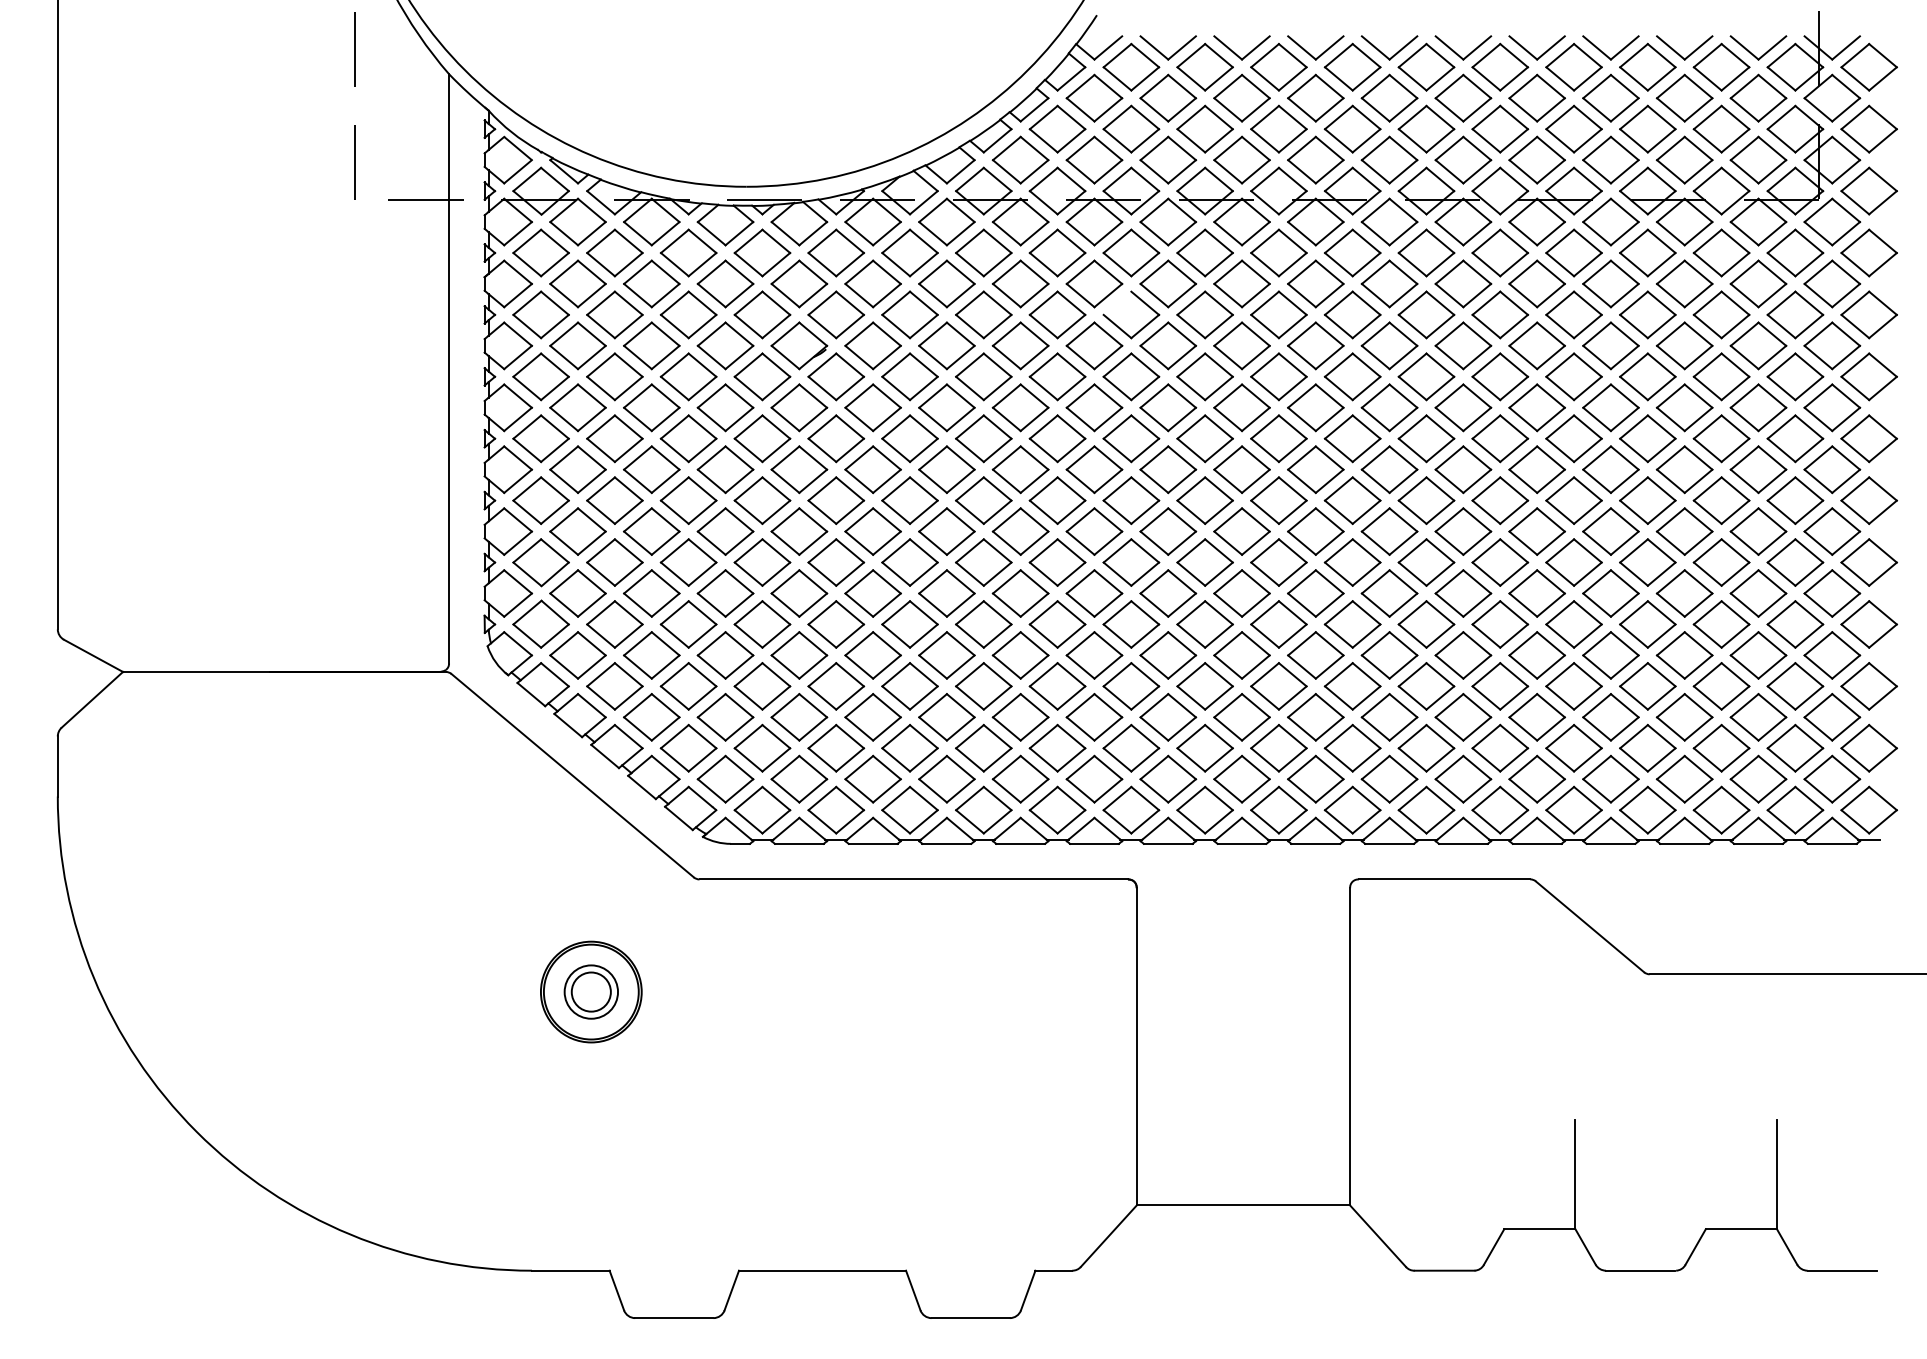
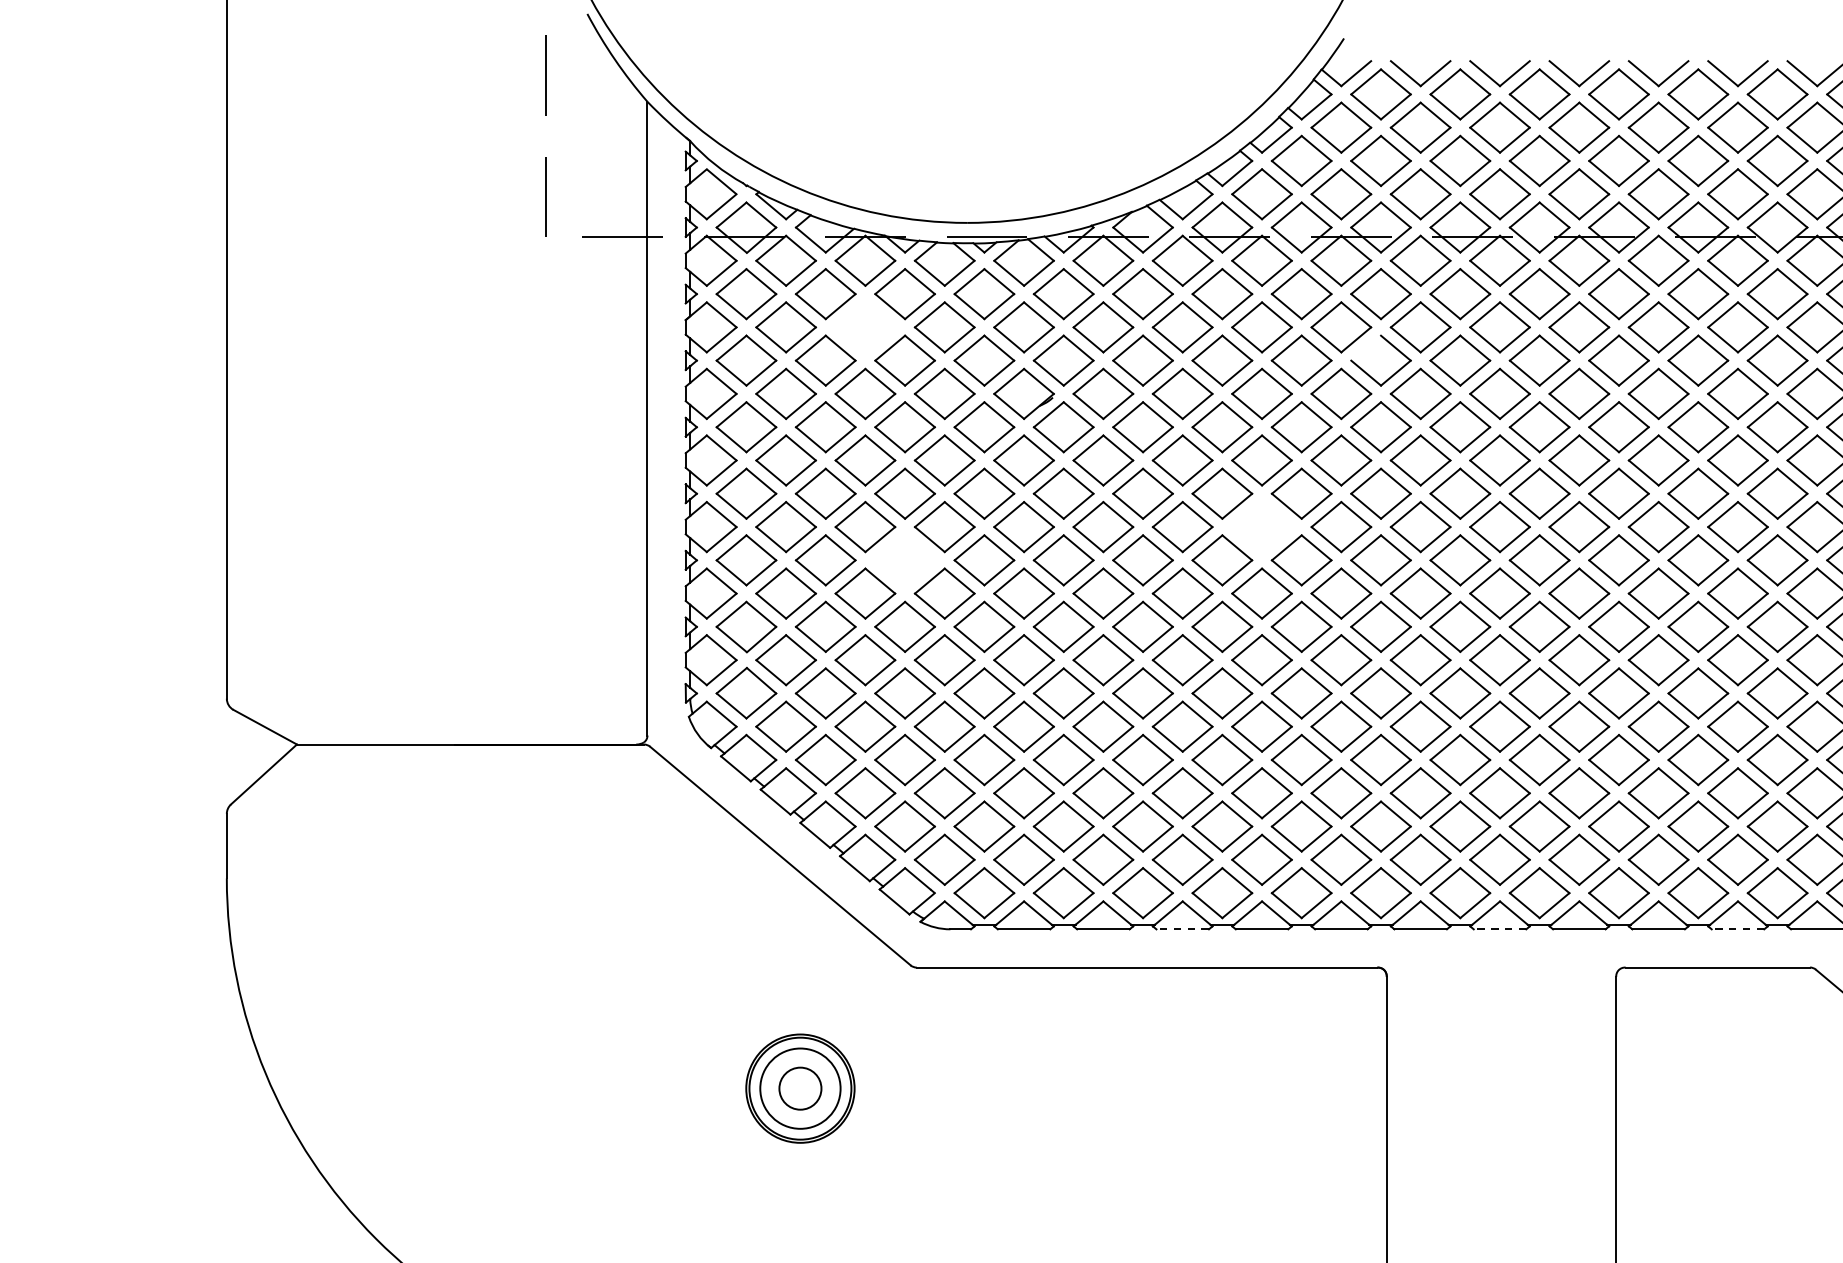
part: (651, 283) -> (865, 326), removed
part: (1020, 469) -> (1261, 526), removed
part: (688, 500) -> (904, 560), removed
line: (946, 843) -> (1182, 928), solid -> dashed
line: (1241, 843) -> (1499, 928), solid -> dashed
line: (1462, 843) -> (1737, 928), solid -> dashed
circle: (591, 991) -> (800, 1088), size x1.4

